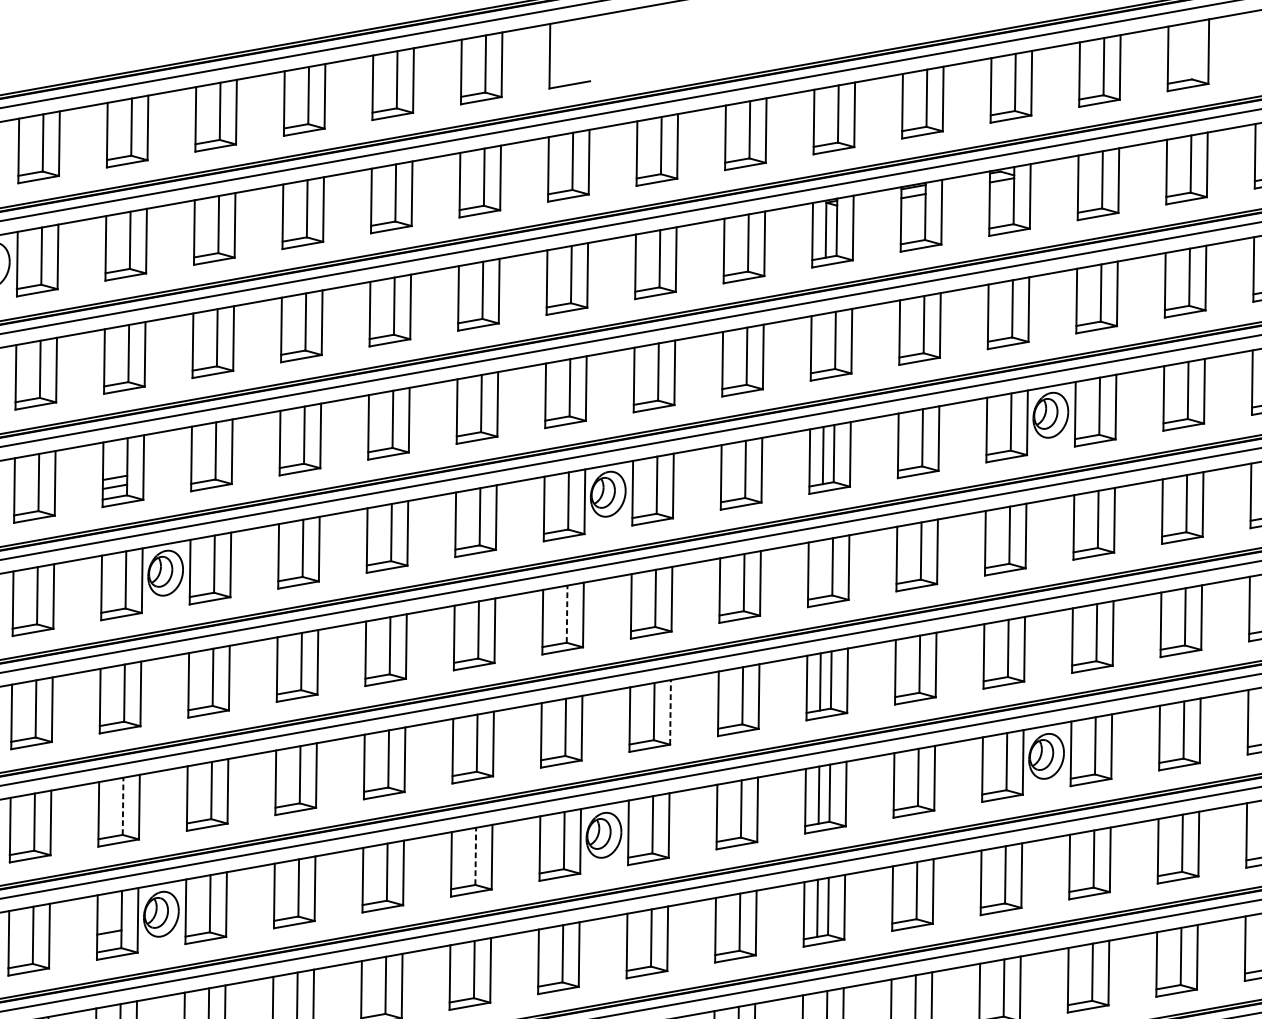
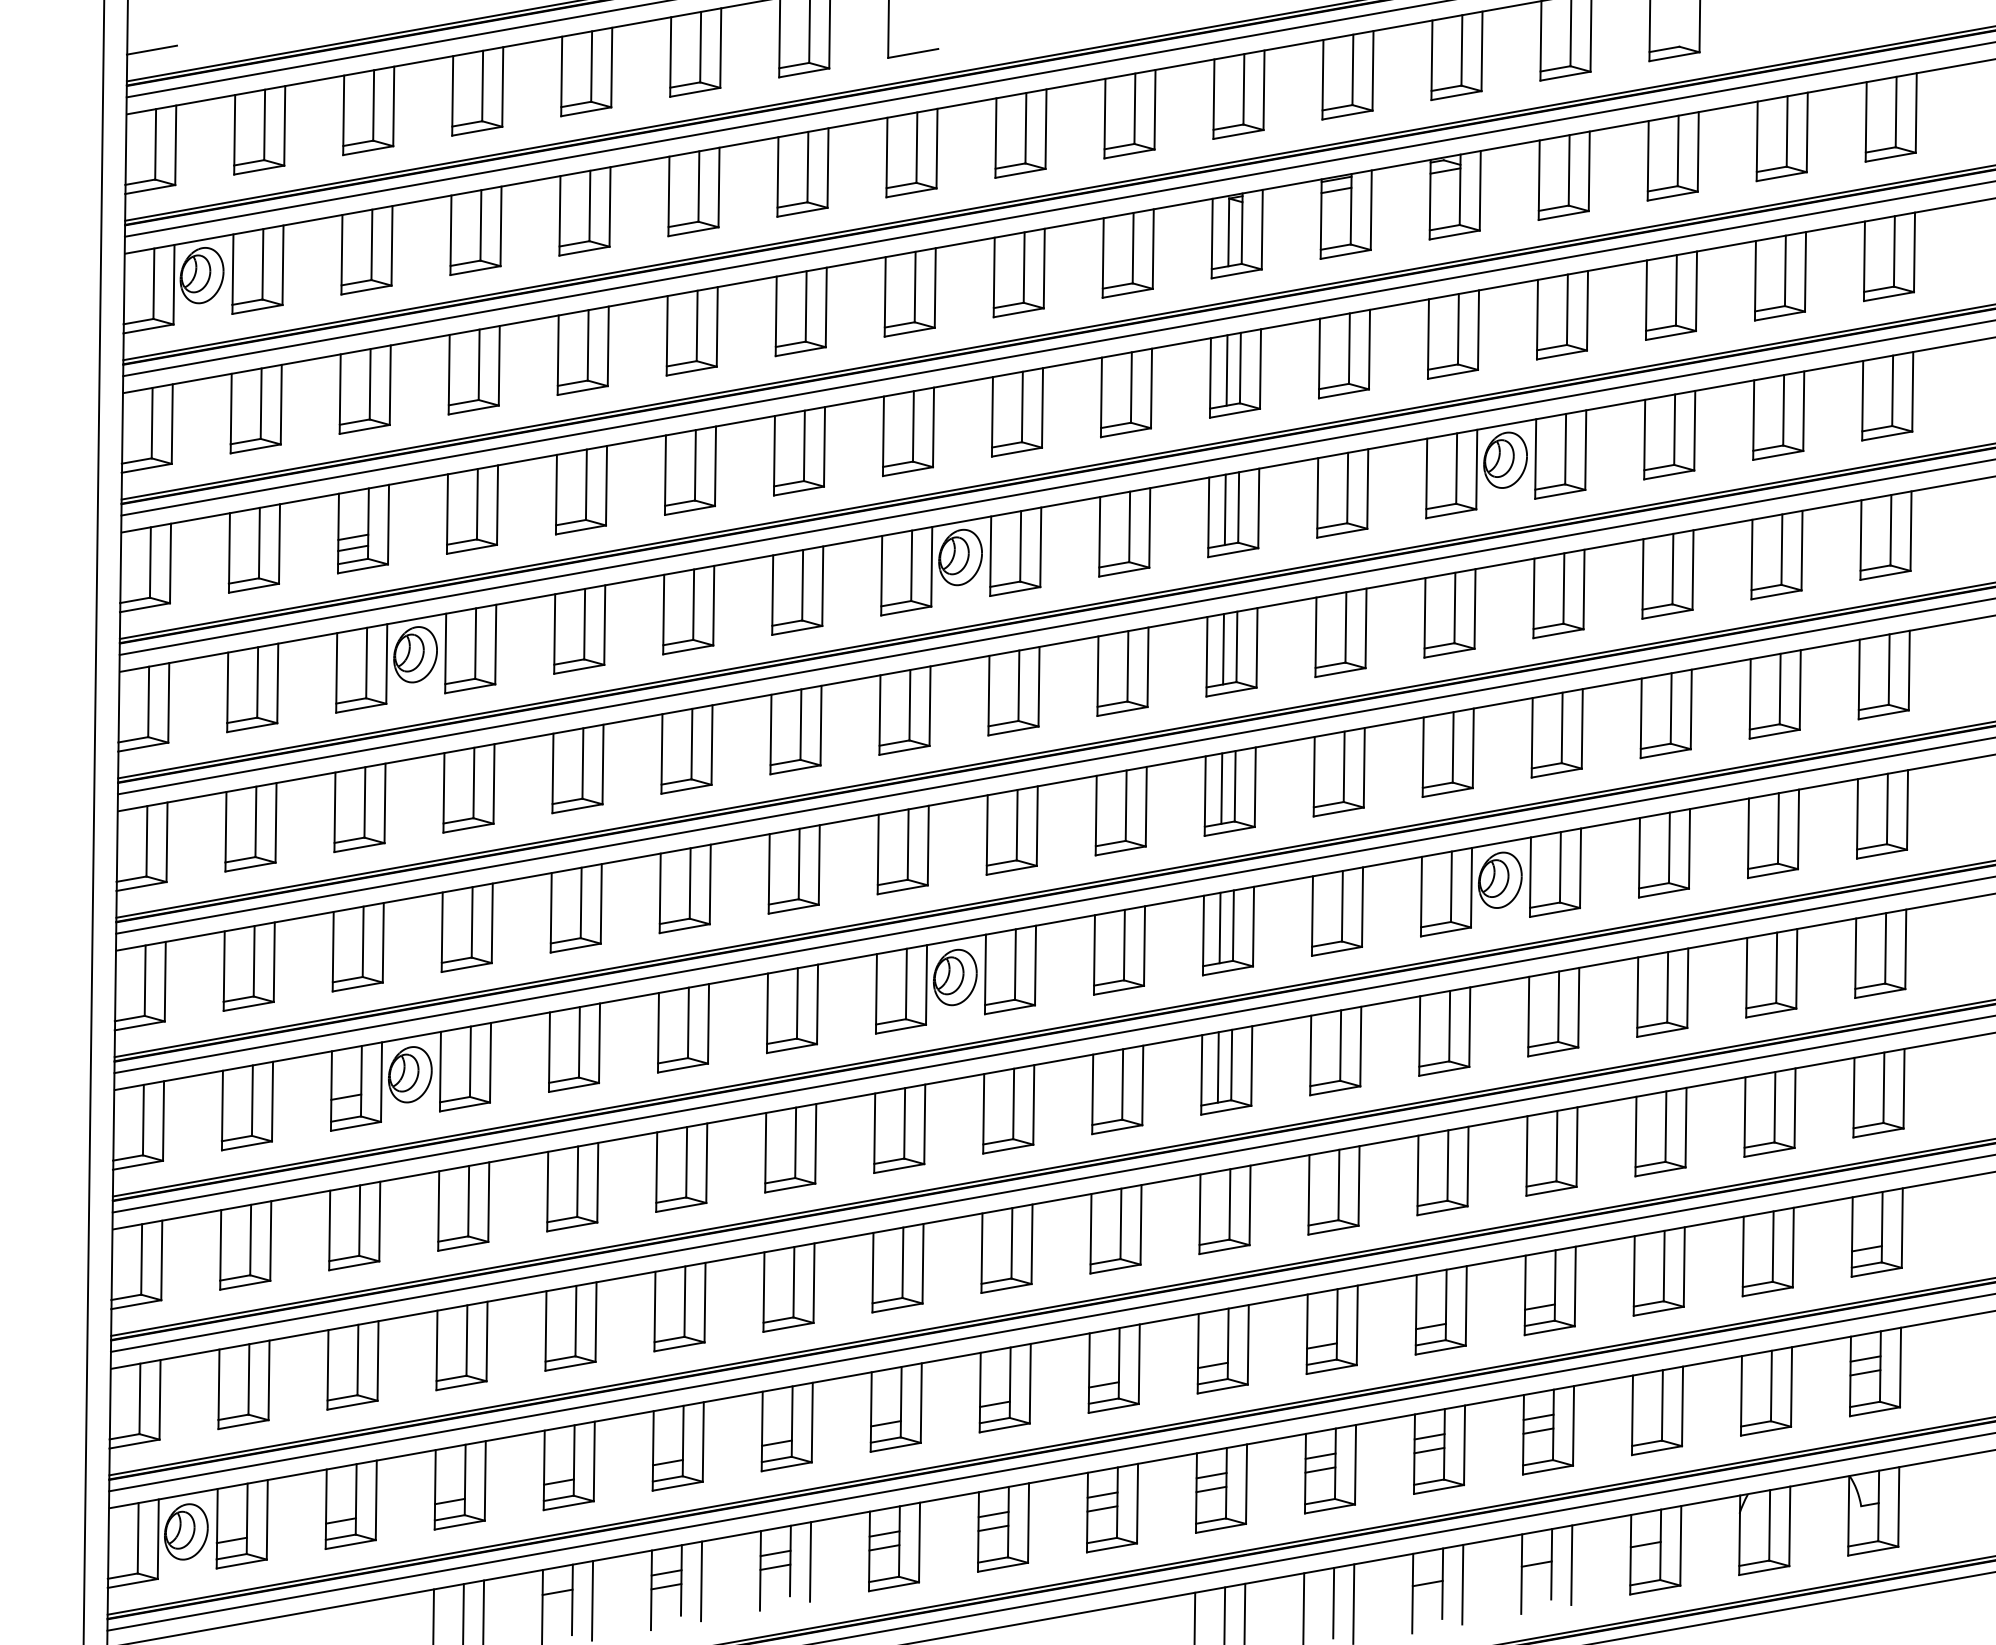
line: (824, 342) -> (1226, 370), added
line: (821, 568) -> (1223, 649), added
line: (566, 613) -> (909, 704), dashed -> solid
line: (670, 712) -> (1037, 826), dashed -> solid
line: (123, 806) -> (363, 941), dashed -> solid
line: (475, 855) -> (797, 1002), dashed -> solid

